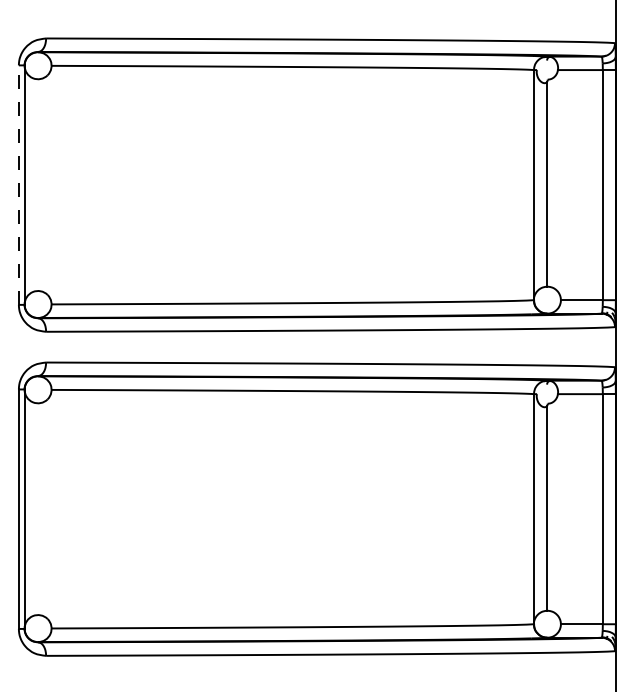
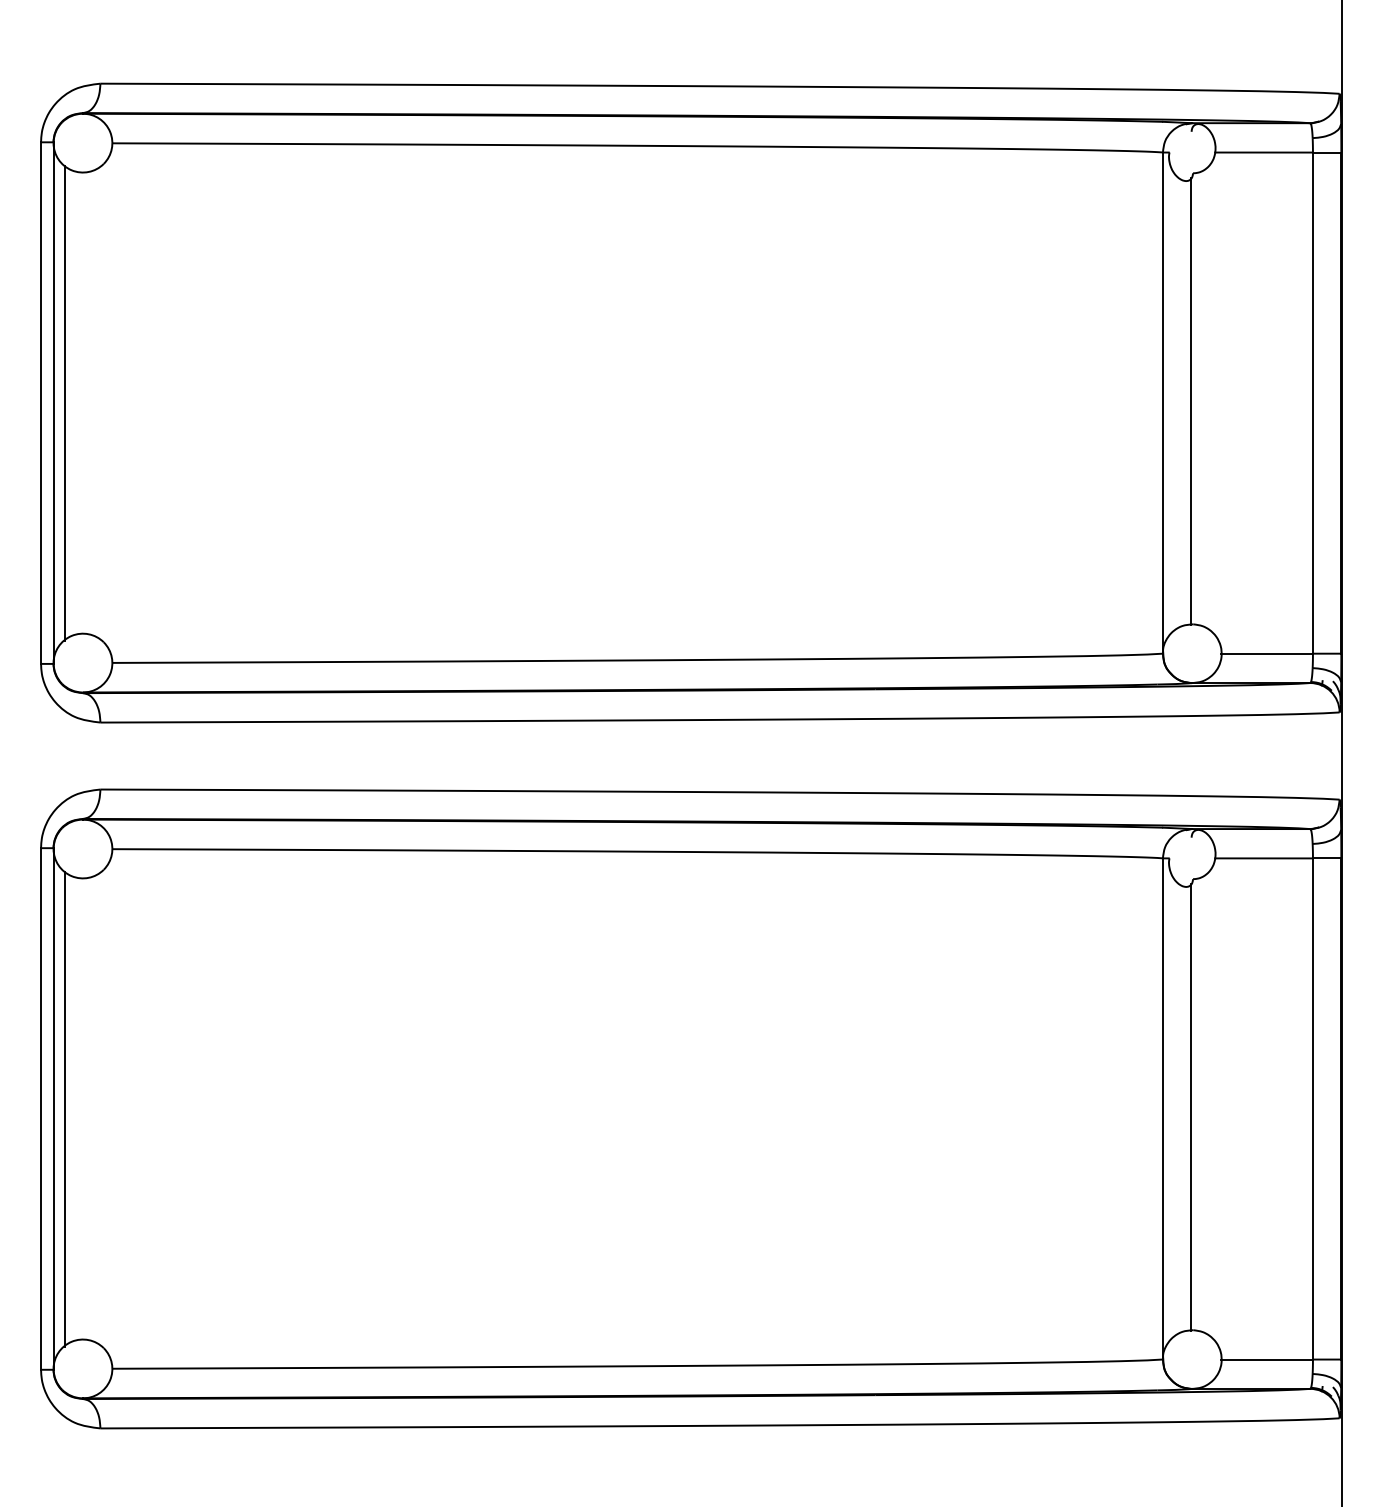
line: (18, 185) -> (40, 403), dashed -> solid
line: (29, 185) -> (64, 403), added
line: (29, 509) -> (64, 1109), added

